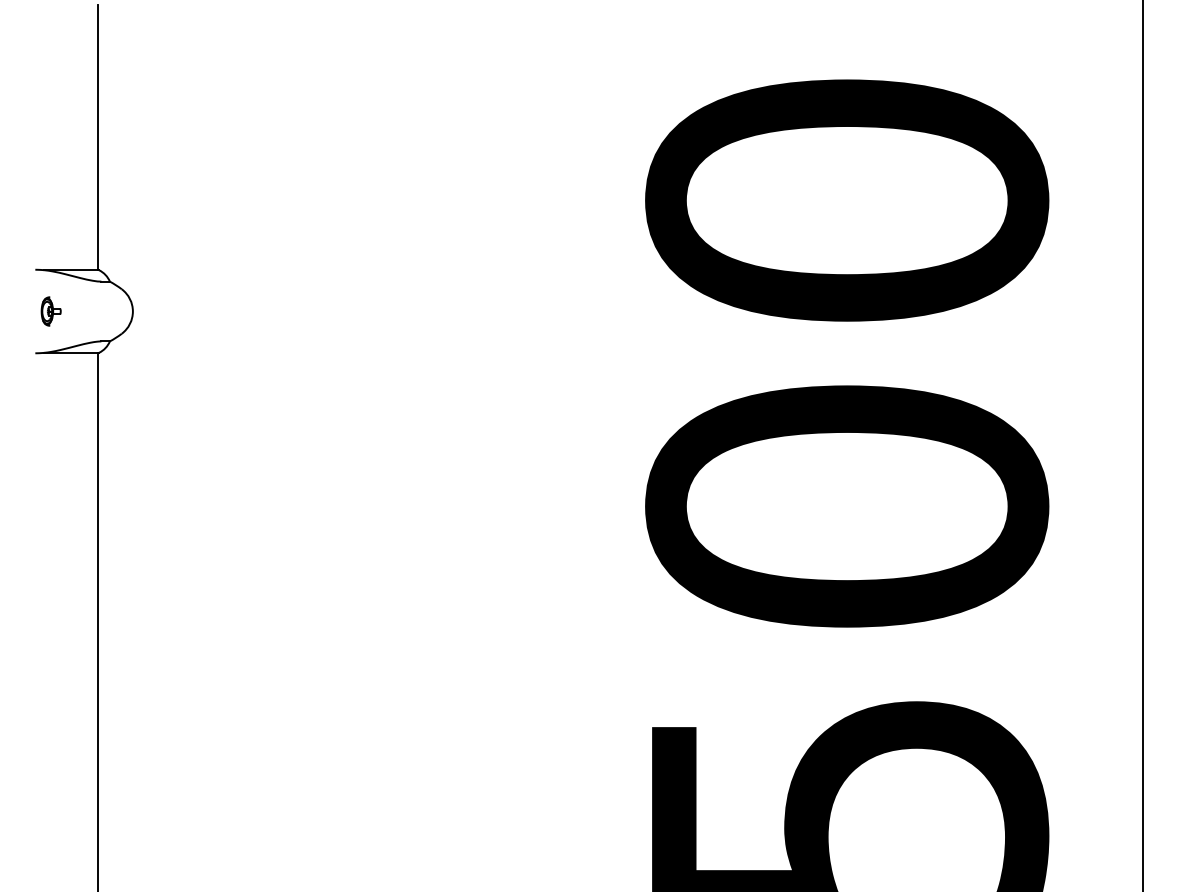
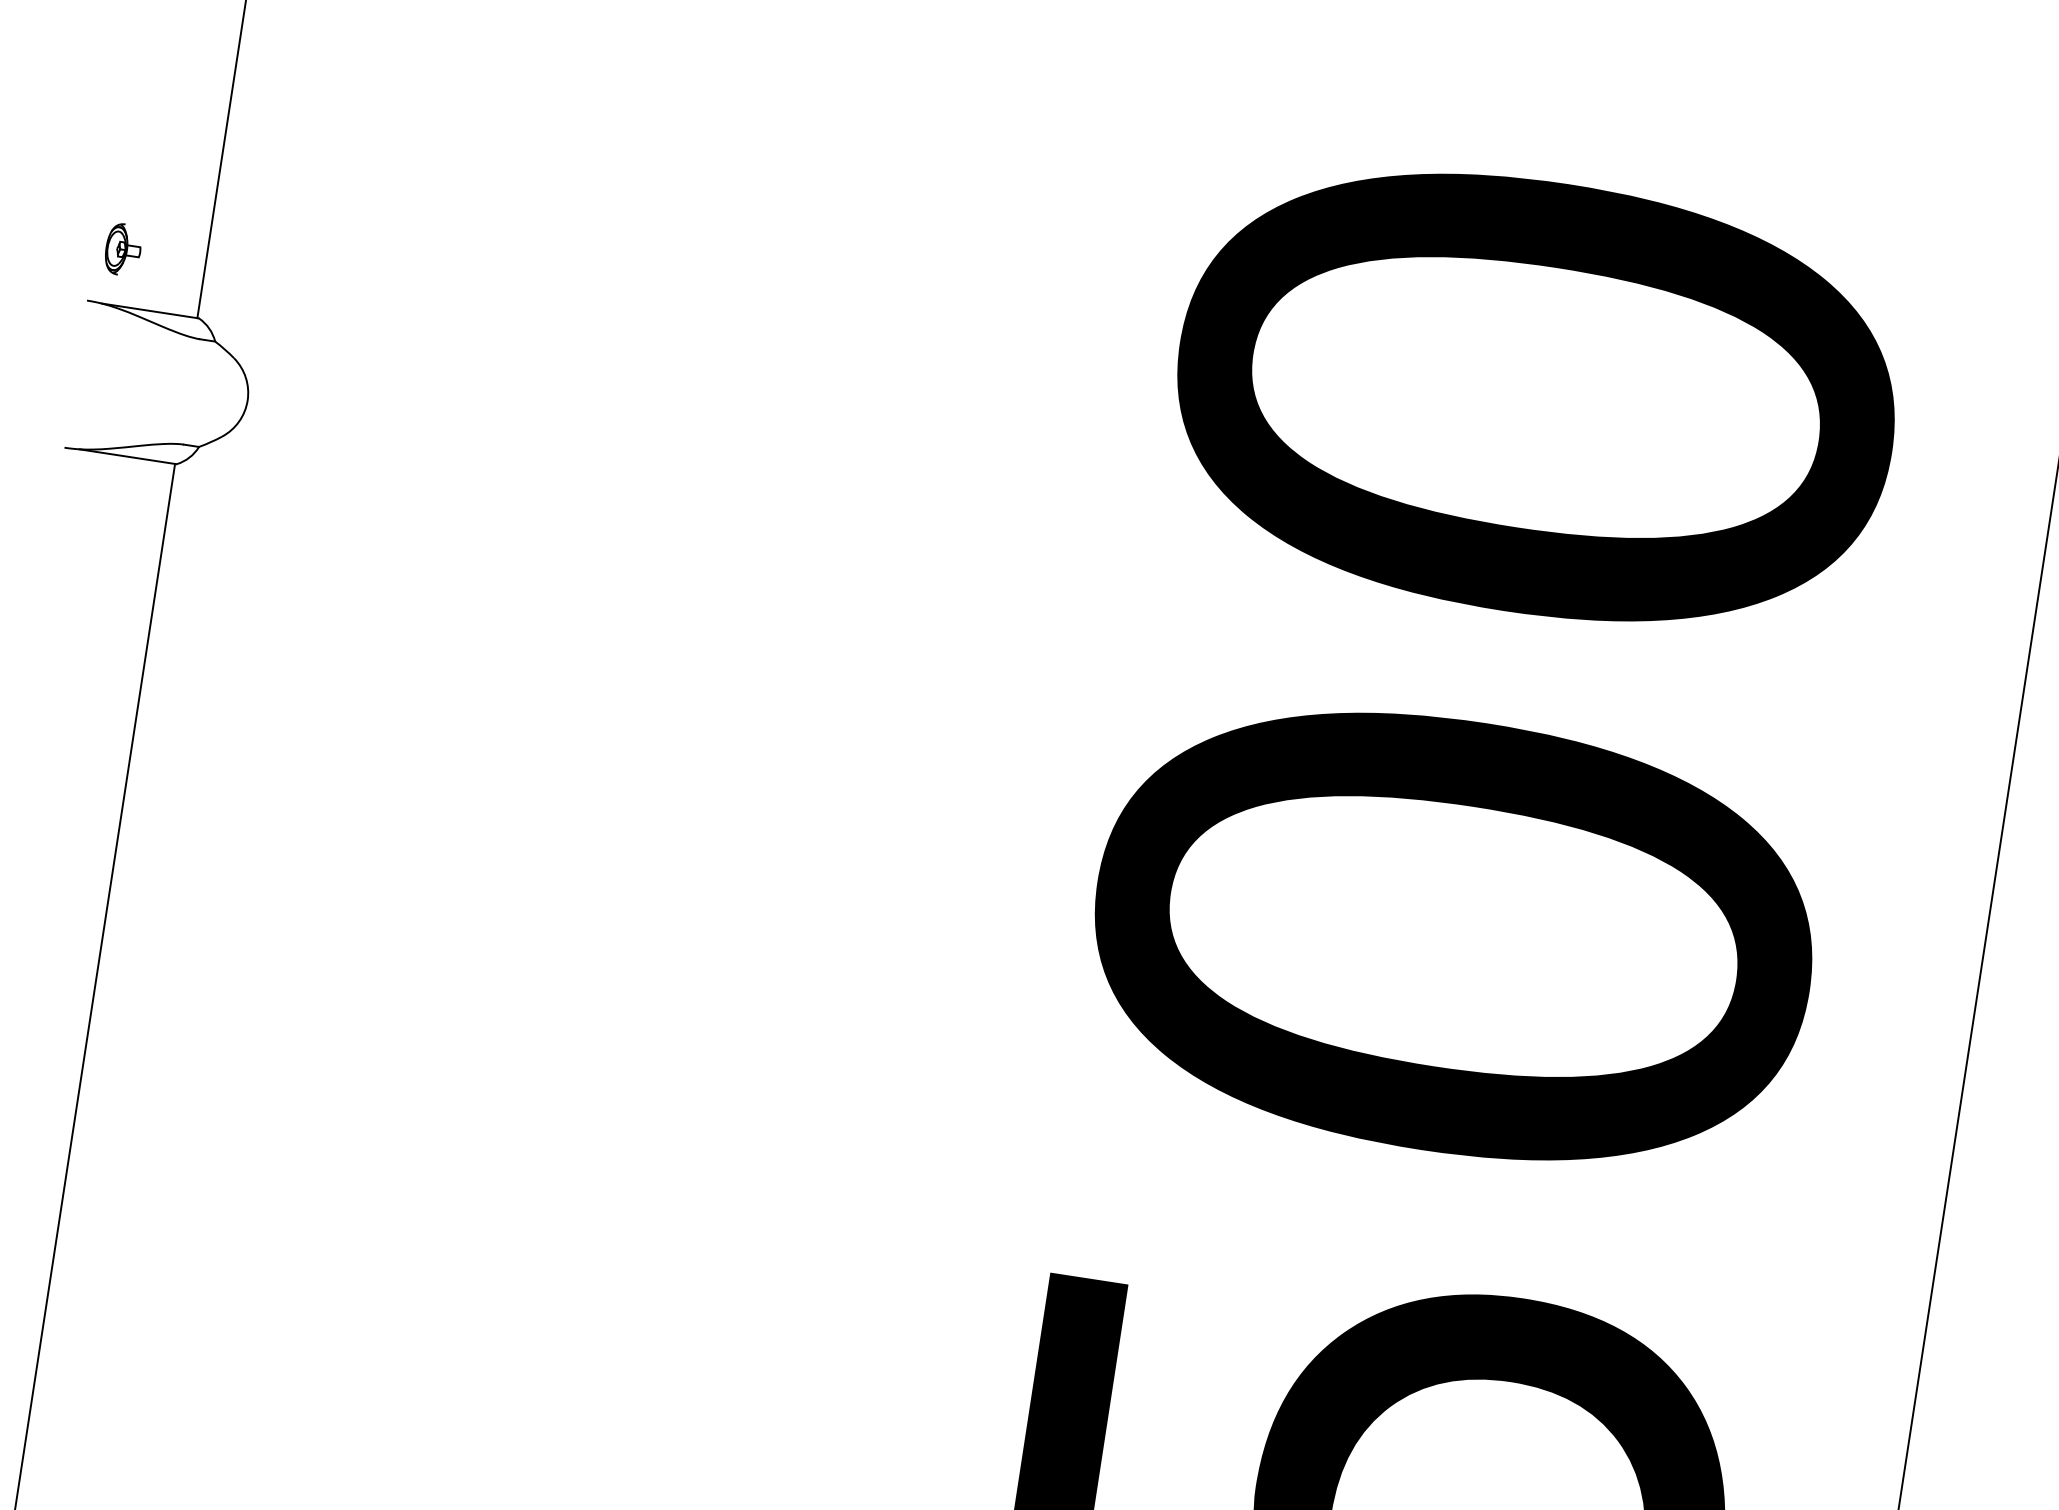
part: (50, 311) -> (122, 249), moved

